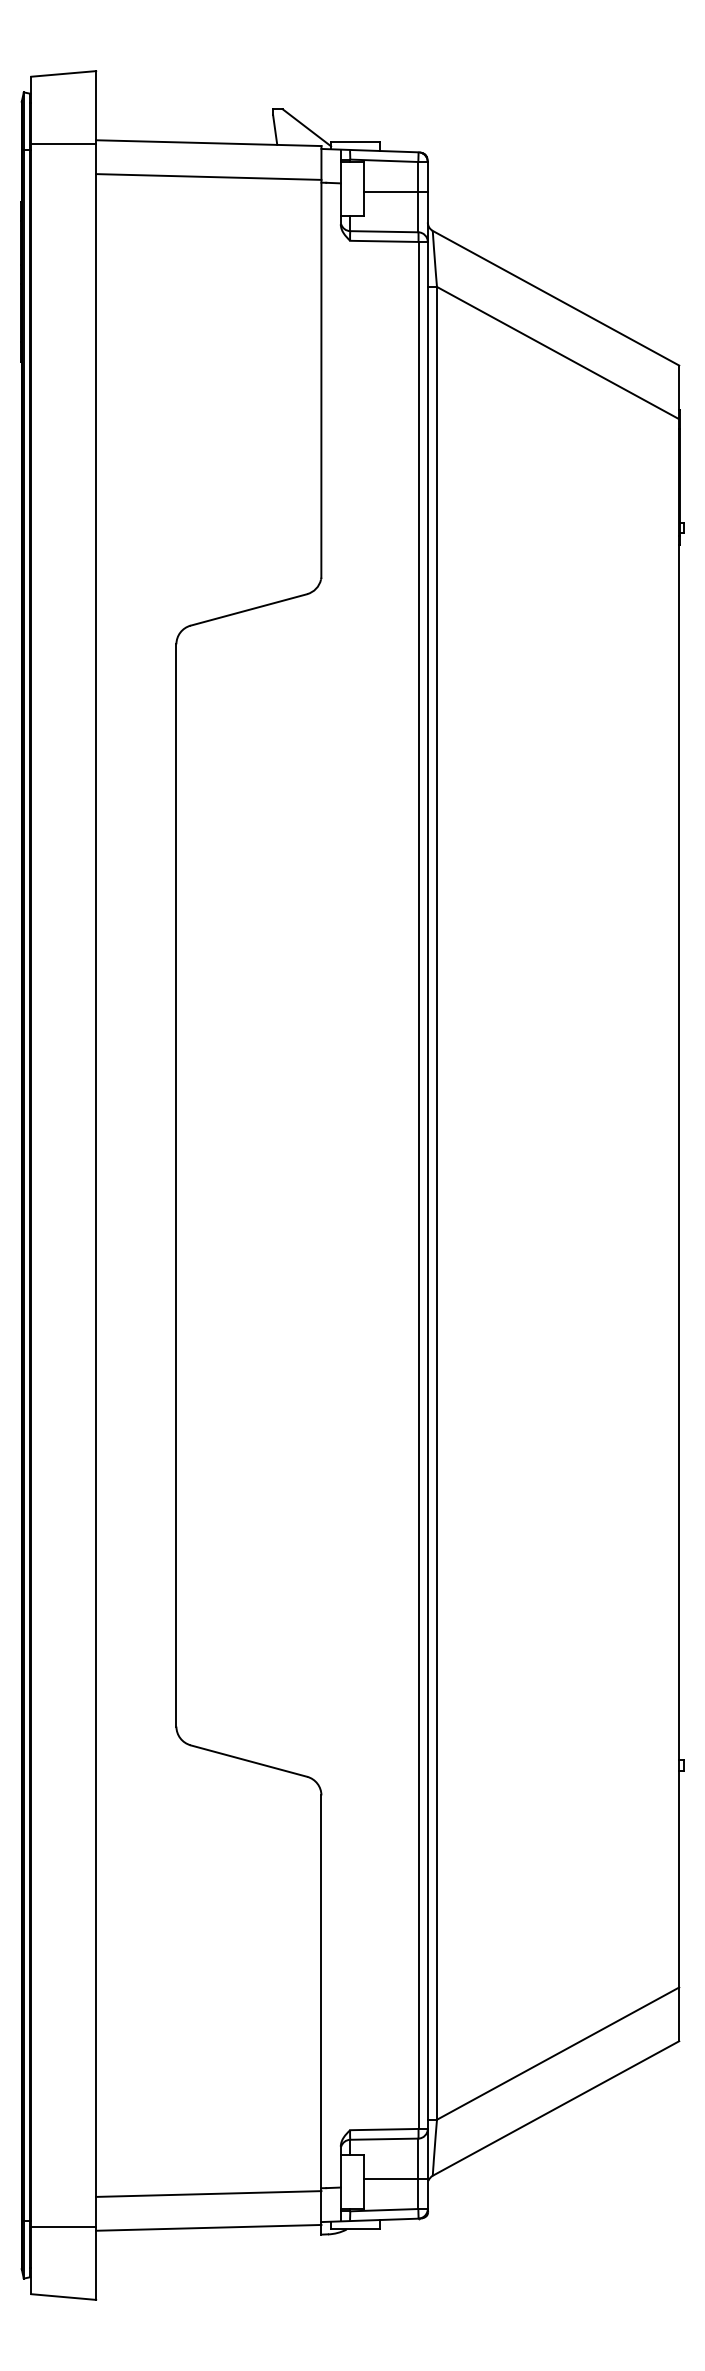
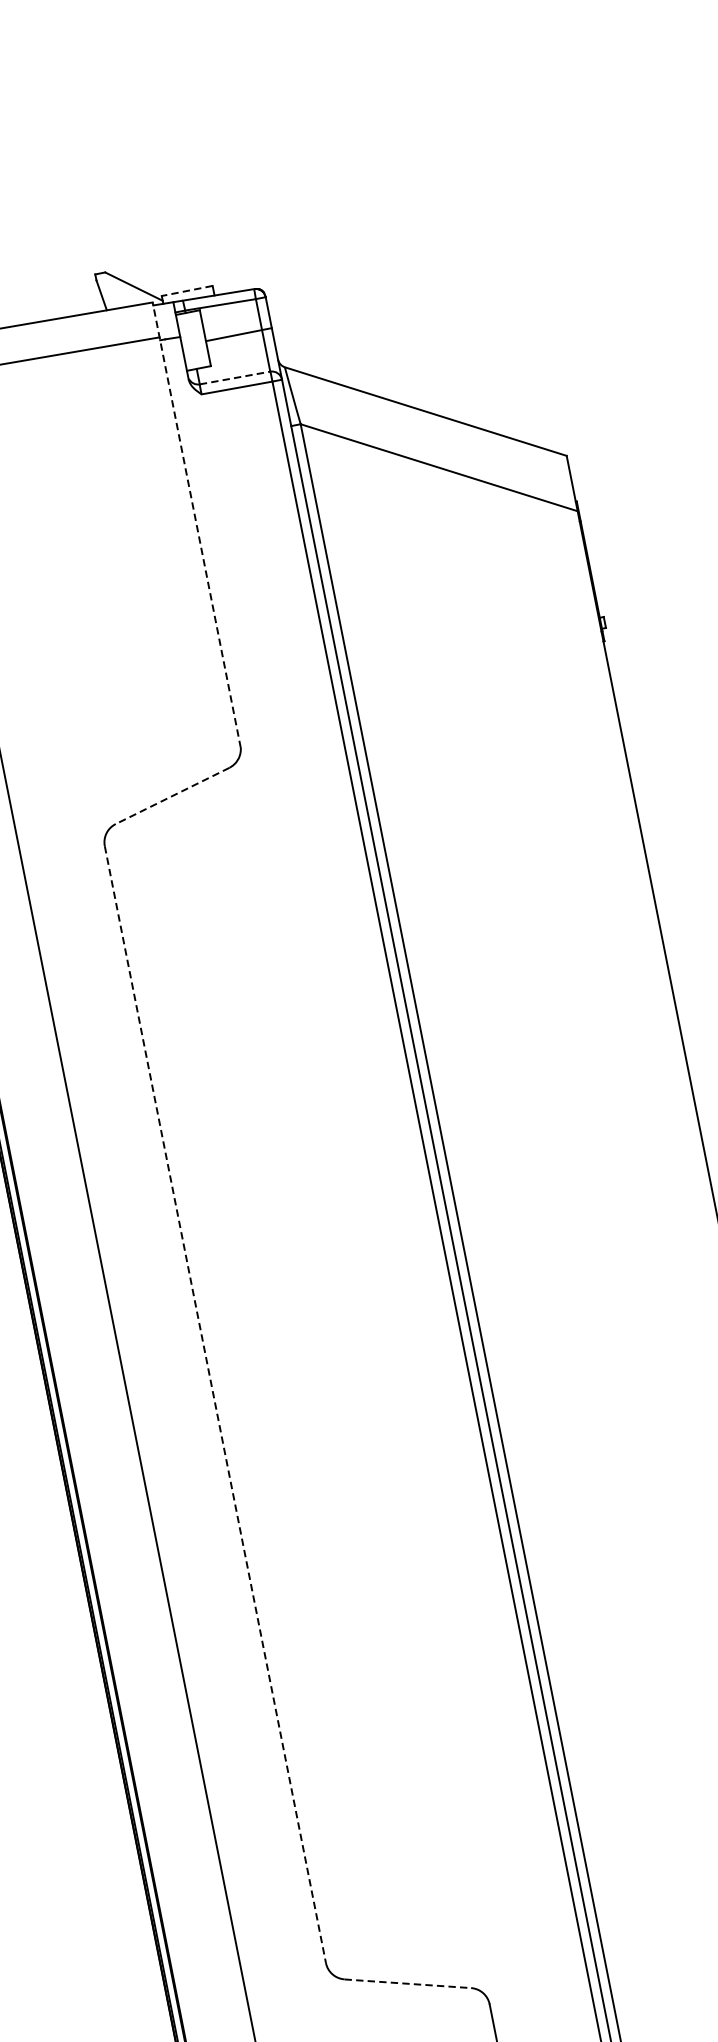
line: (355, 141) -> (186, 290), solid -> dashed
line: (384, 231) -> (235, 377), solid -> dashed
line: (321, 361) -> (196, 524), solid -> dashed
line: (248, 610) -> (172, 796), solid -> dashed
line: (176, 1185) -> (215, 1404), solid -> dashed
line: (249, 1761) -> (408, 1984), solid -> dashed

